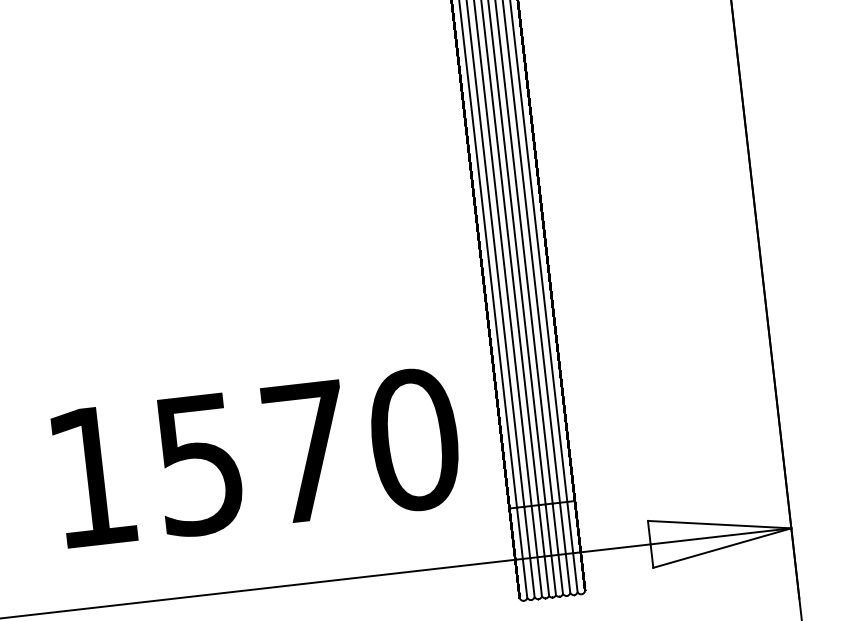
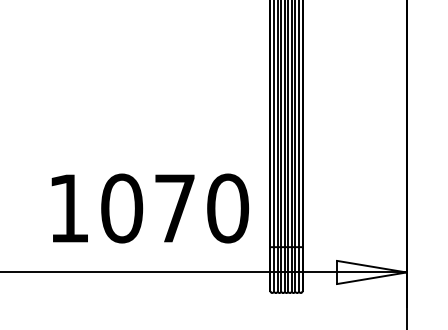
text: (200, 464) -> (122, 208), 1570 -> 1070

